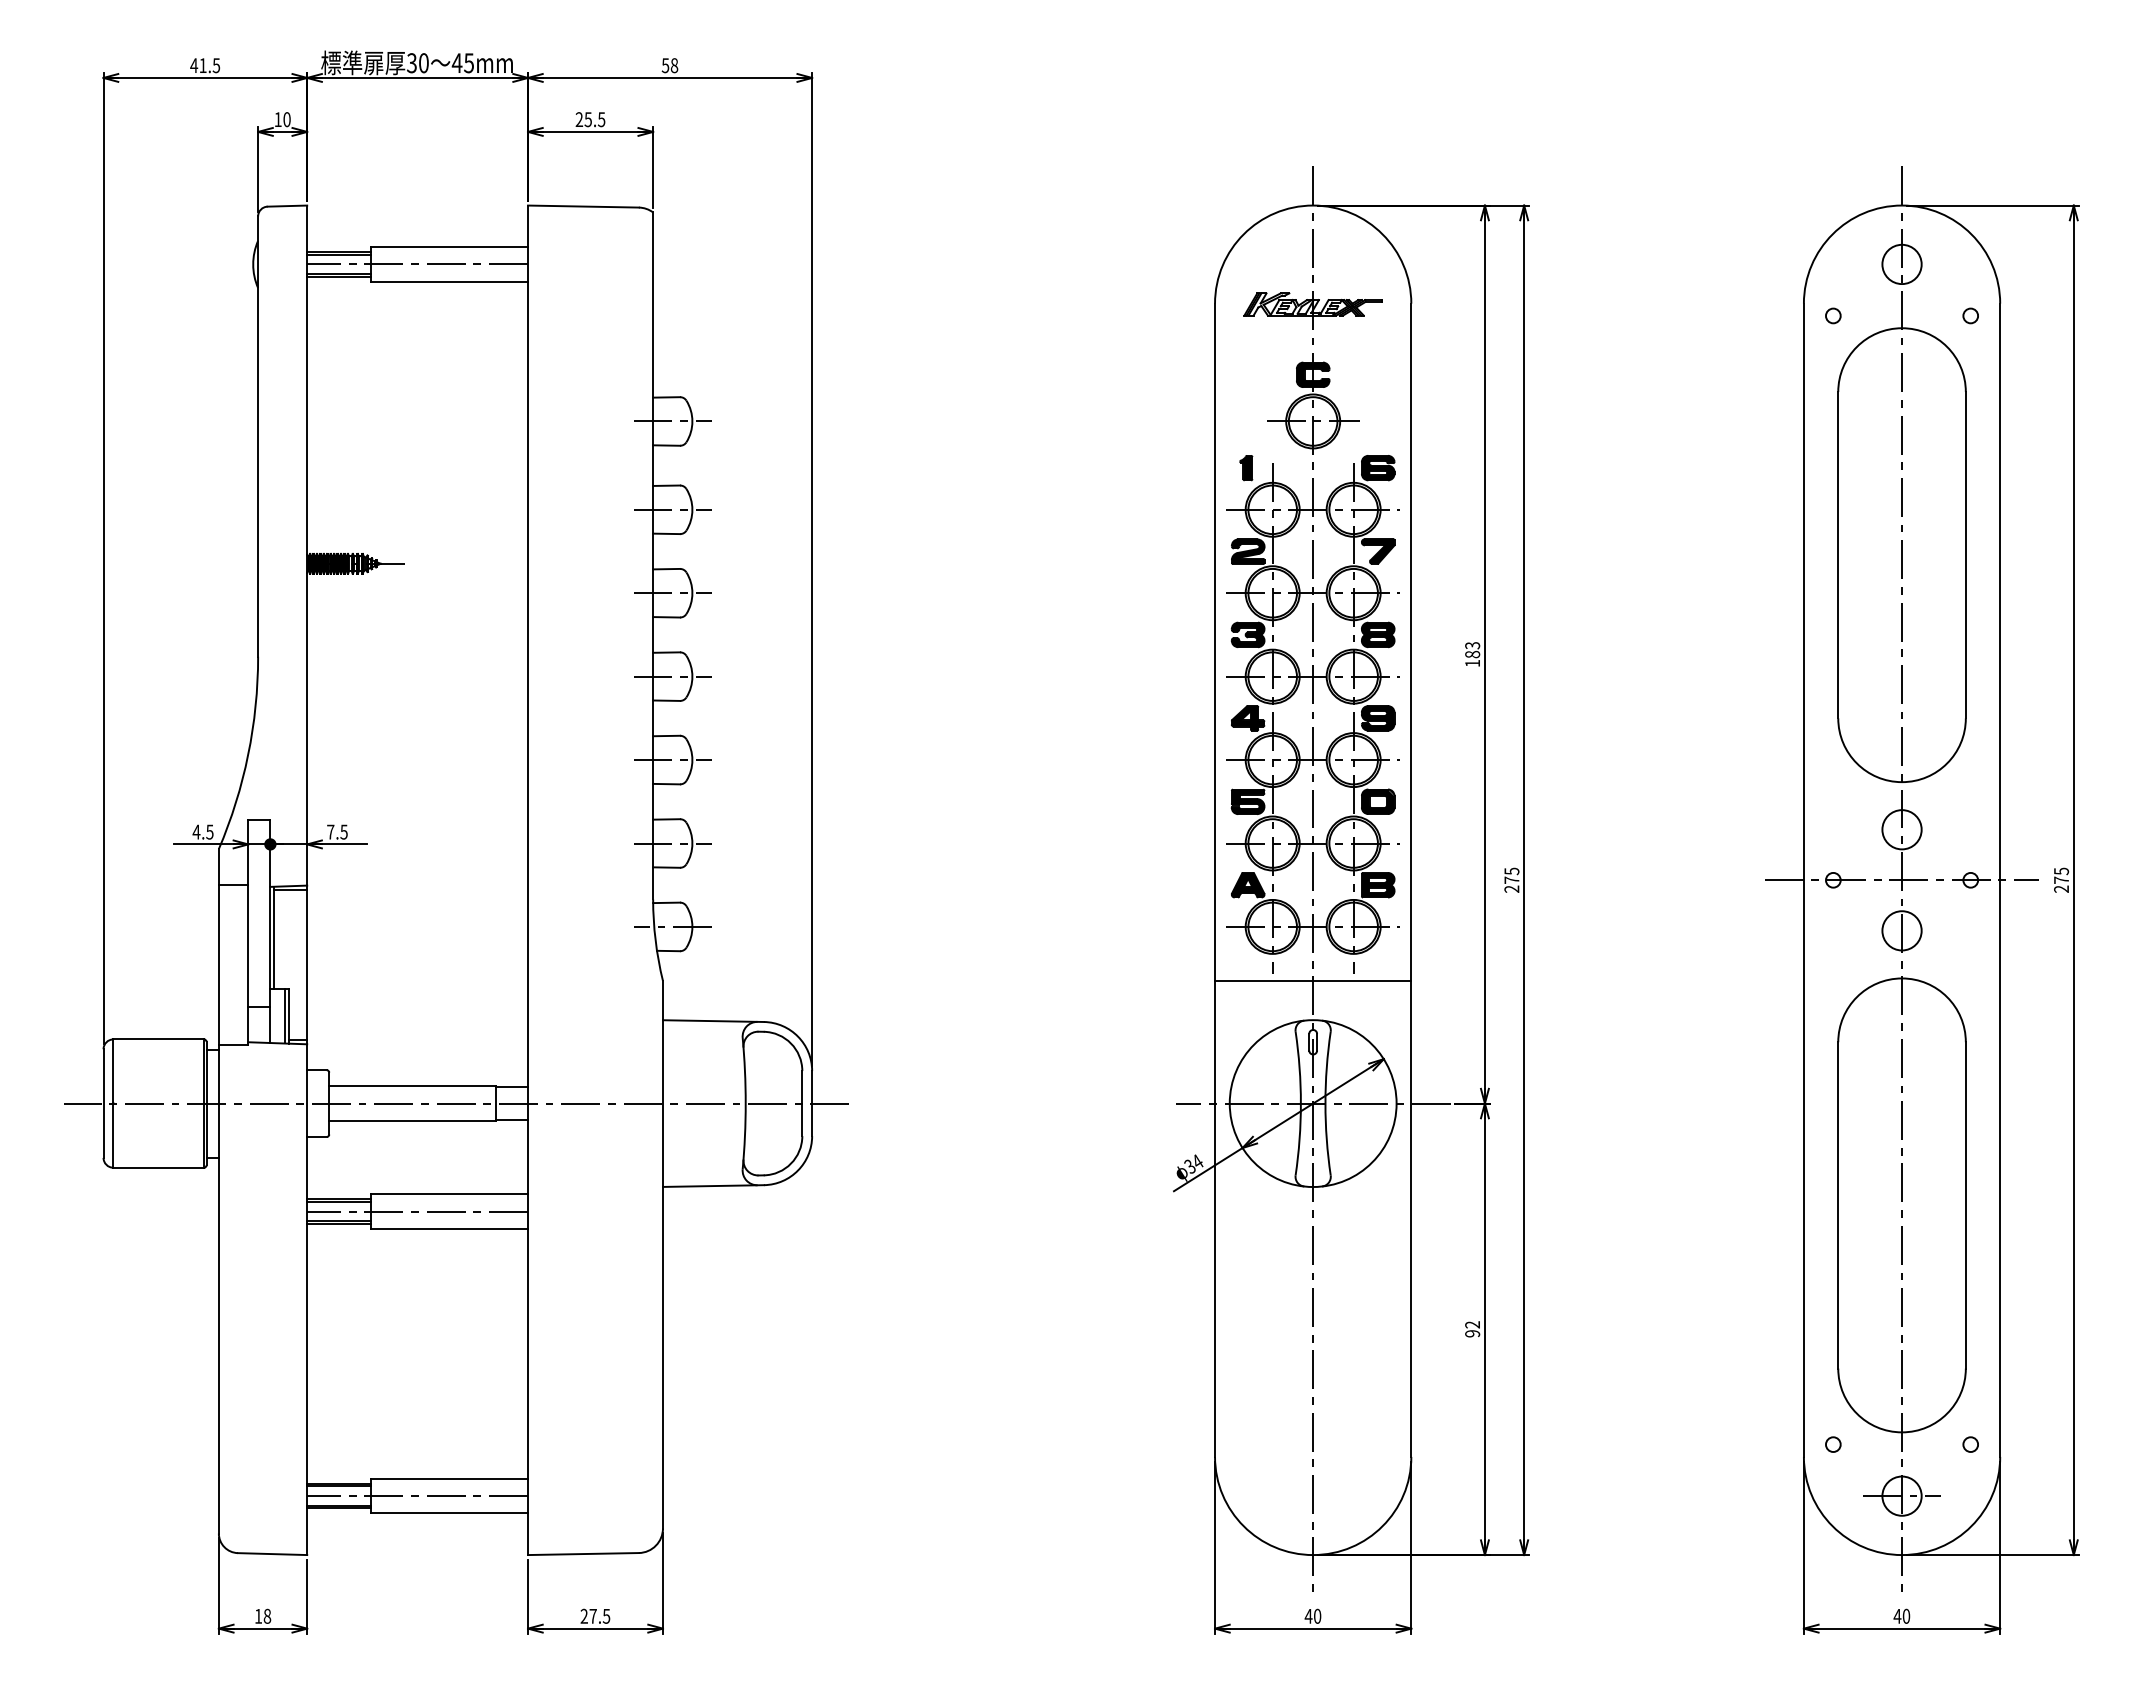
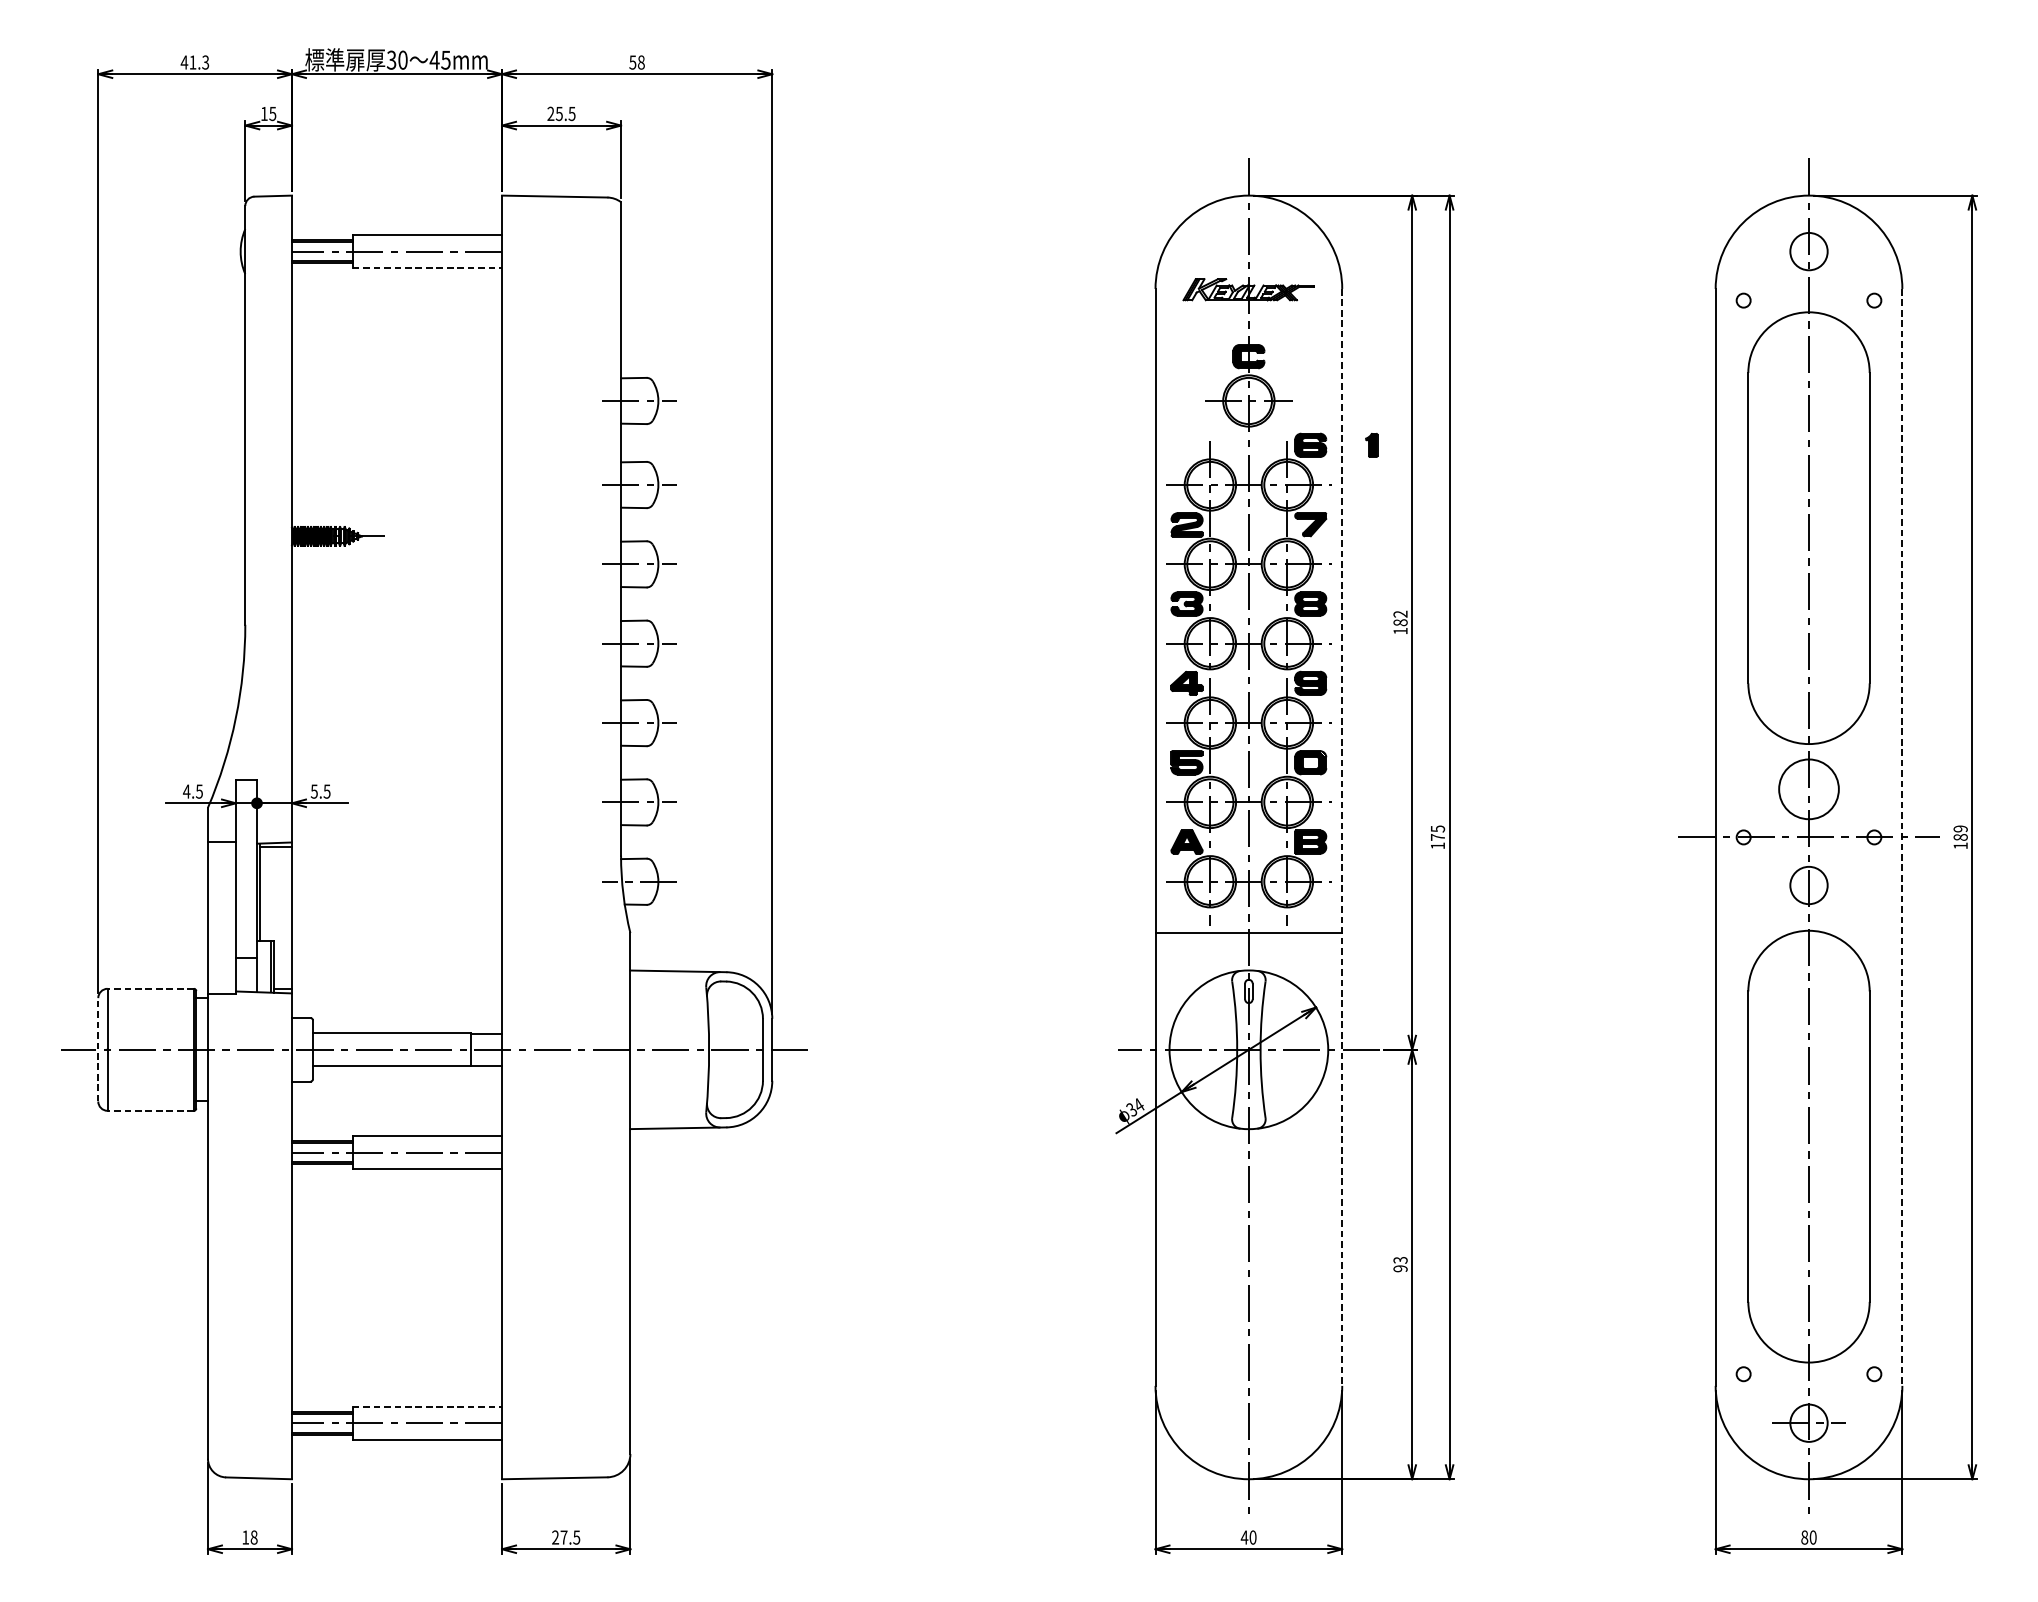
text: (216, 65) -> (205, 62), 41.5 -> 41.3
text: (286, 119) -> (272, 113), 10 -> 15
line: (449, 281) -> (427, 267), solid -> dashed
part: (1246, 468) -> (1371, 445), moved
text: (1473, 645) -> (1401, 614), 183 -> 182
circle: (1901, 829) -> (1808, 789), size x1.6
text: (330, 831) -> (314, 791), 7.5 -> 5.5
text: (2061, 879) -> (1960, 836), 275 -> 189
line: (1411, 880) -> (1342, 837), solid -> dashed
line: (2000, 880) -> (1902, 837), solid -> dashed
text: (1511, 888) -> (1437, 845), 275 -> 175
line: (158, 1039) -> (150, 988), solid -> dashed
line: (103, 1103) -> (98, 1049), solid -> dashed
line: (158, 1167) -> (150, 1110), solid -> dashed
text: (1472, 1324) -> (1400, 1259), 92 -> 93
line: (449, 1478) -> (427, 1406), solid -> dashed
text: (1897, 1615) -> (1804, 1536), 40 -> 80

